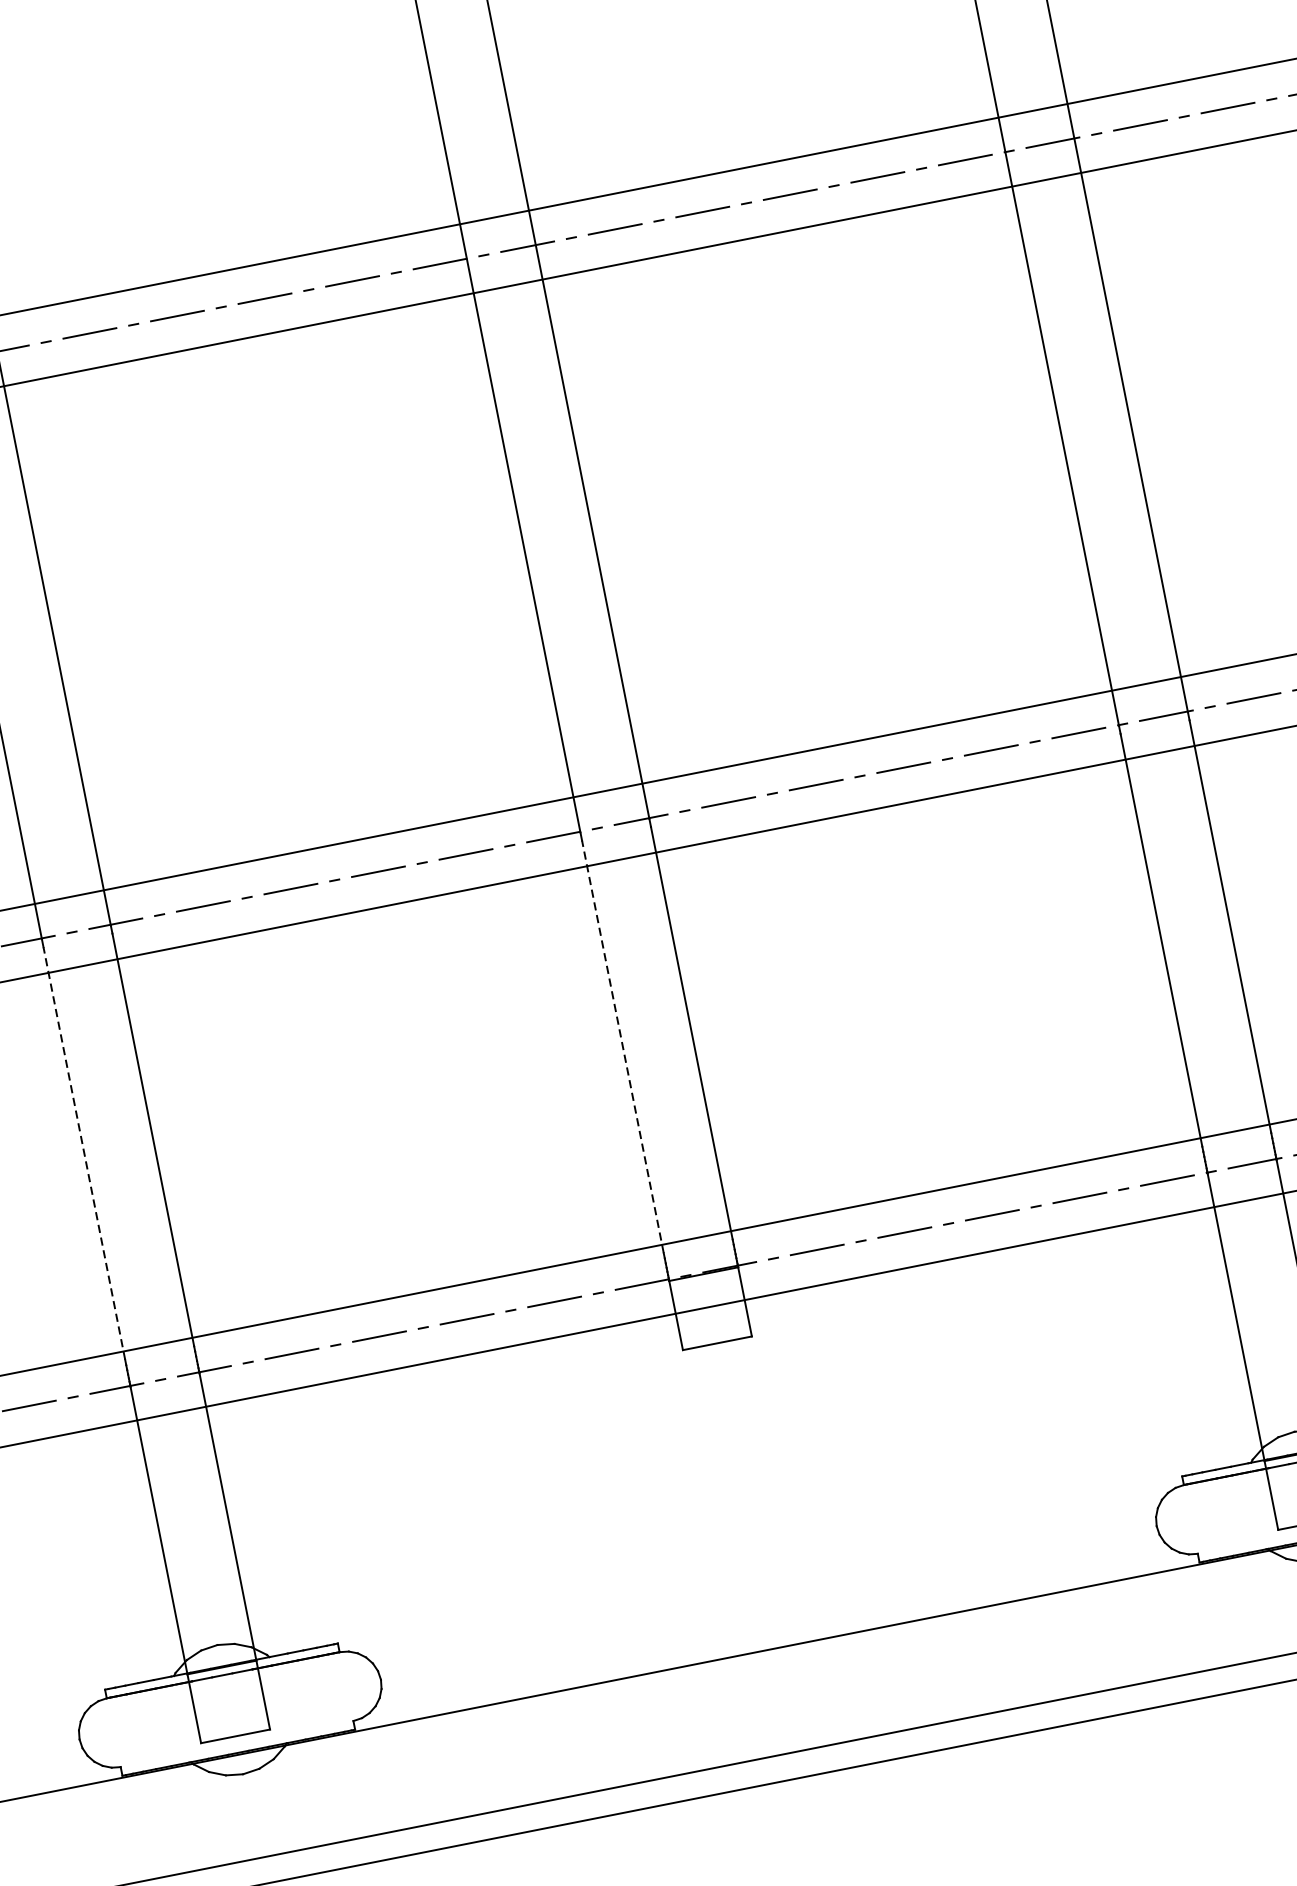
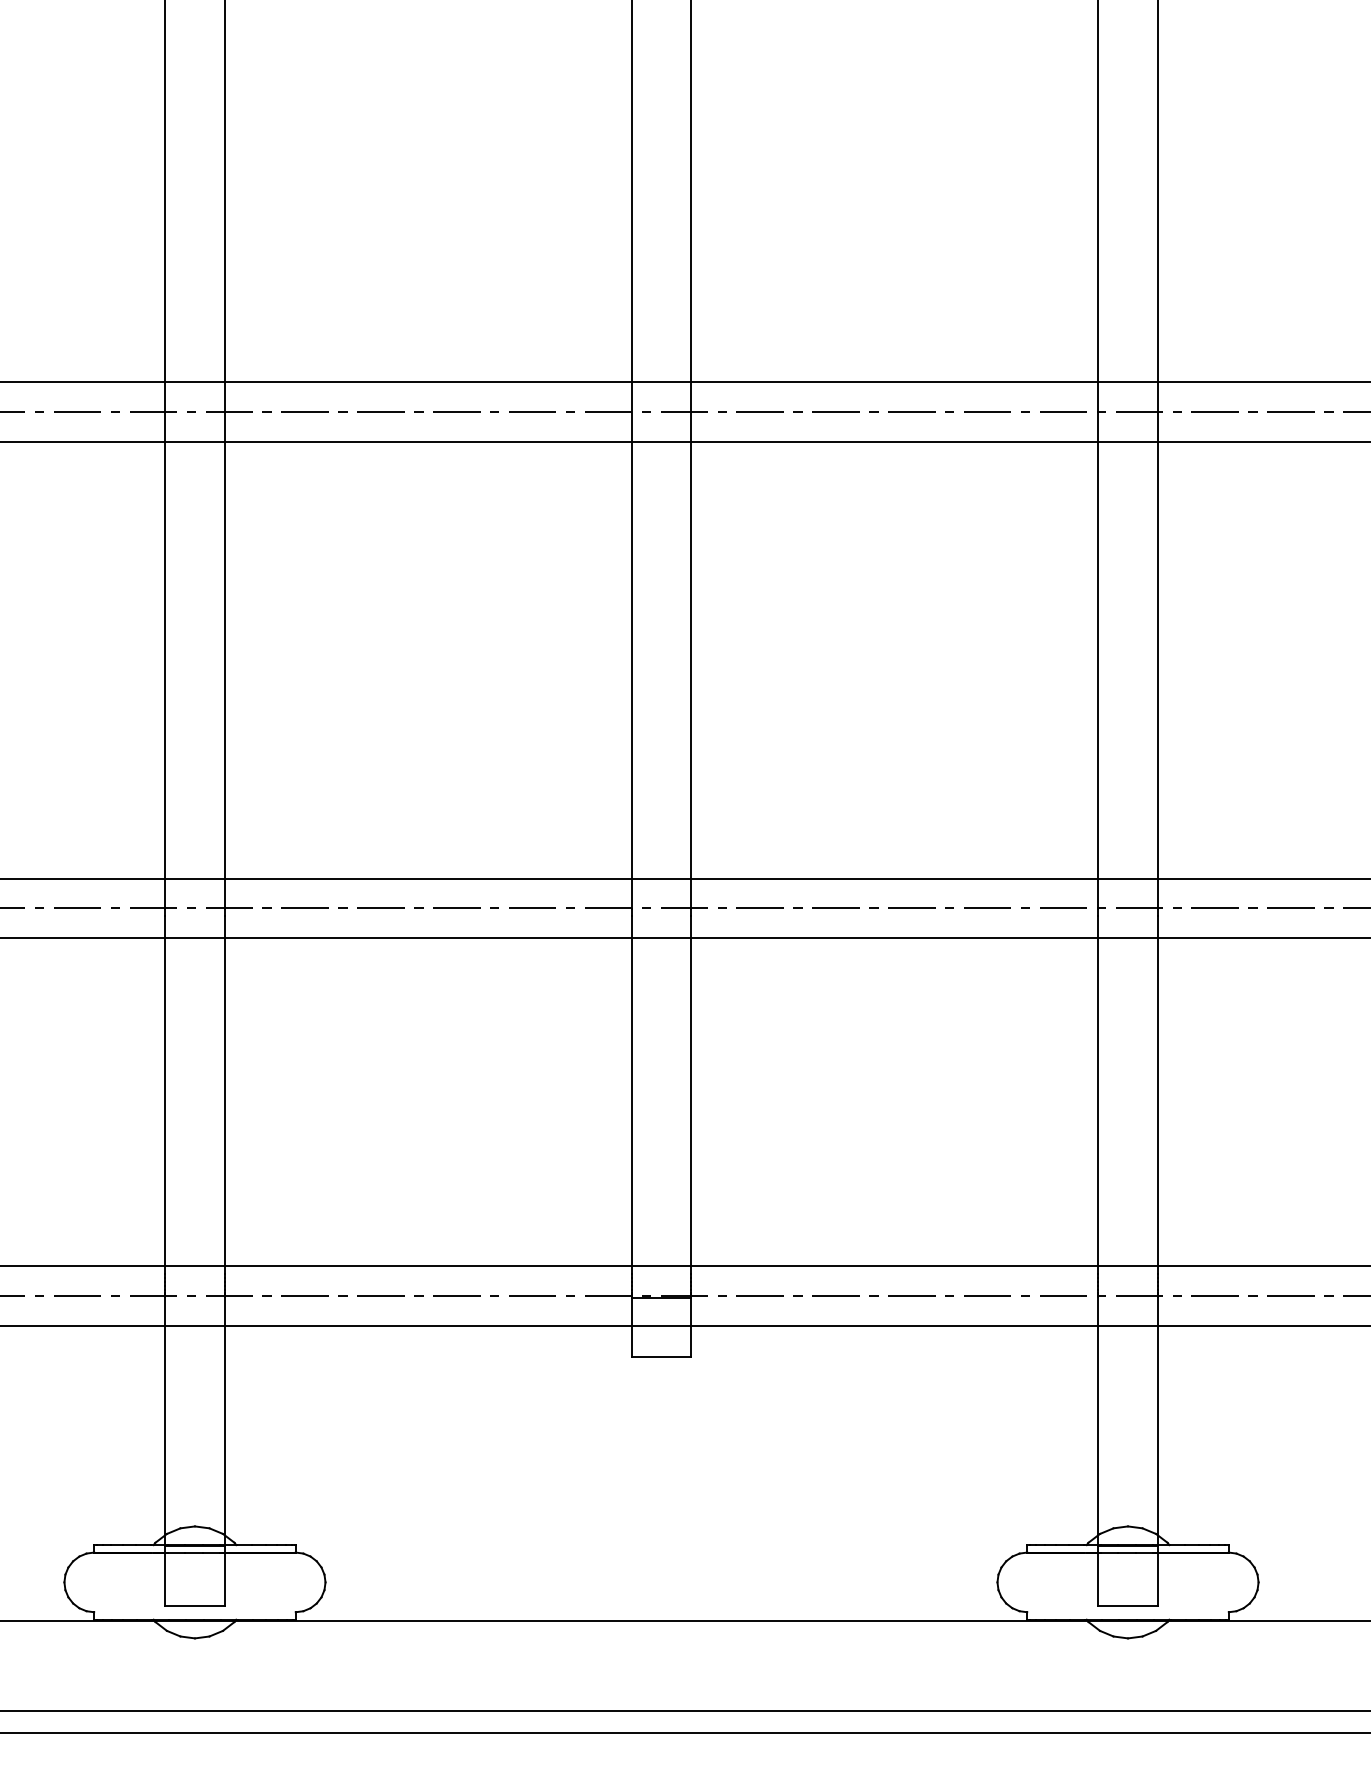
line: (622, 1046) -> (631, 1094), dashed -> solid
line: (84, 1153) -> (165, 1094), dashed -> solid

